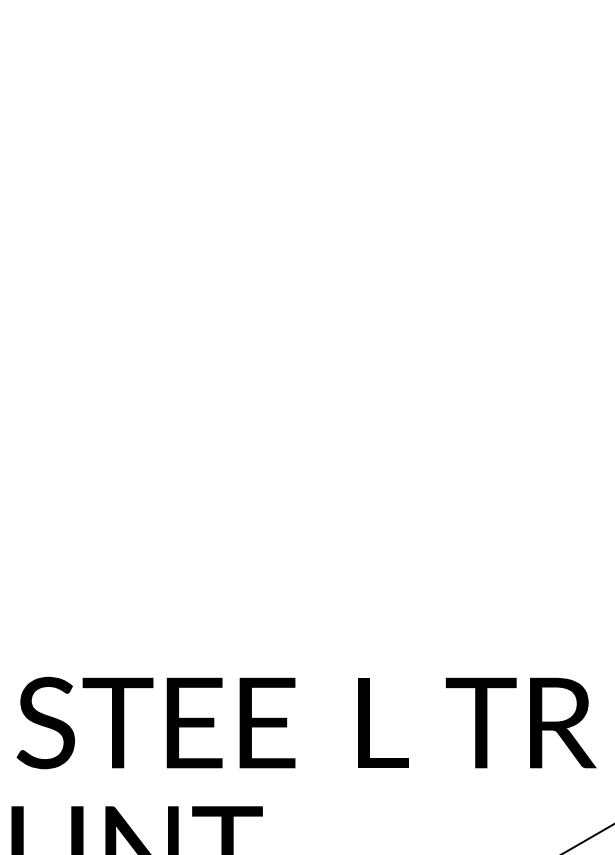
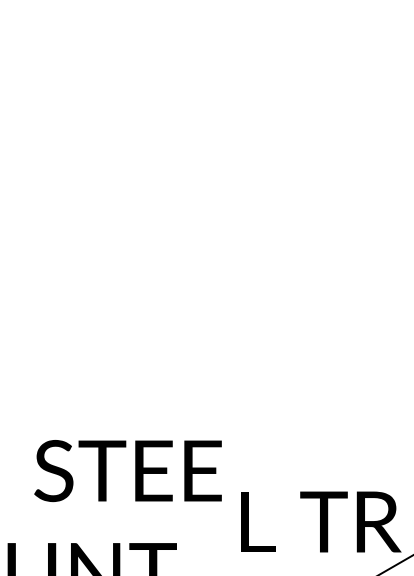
text: (477, 722) -> (321, 521), moved
text: (155, 723) -> (127, 471), moved

